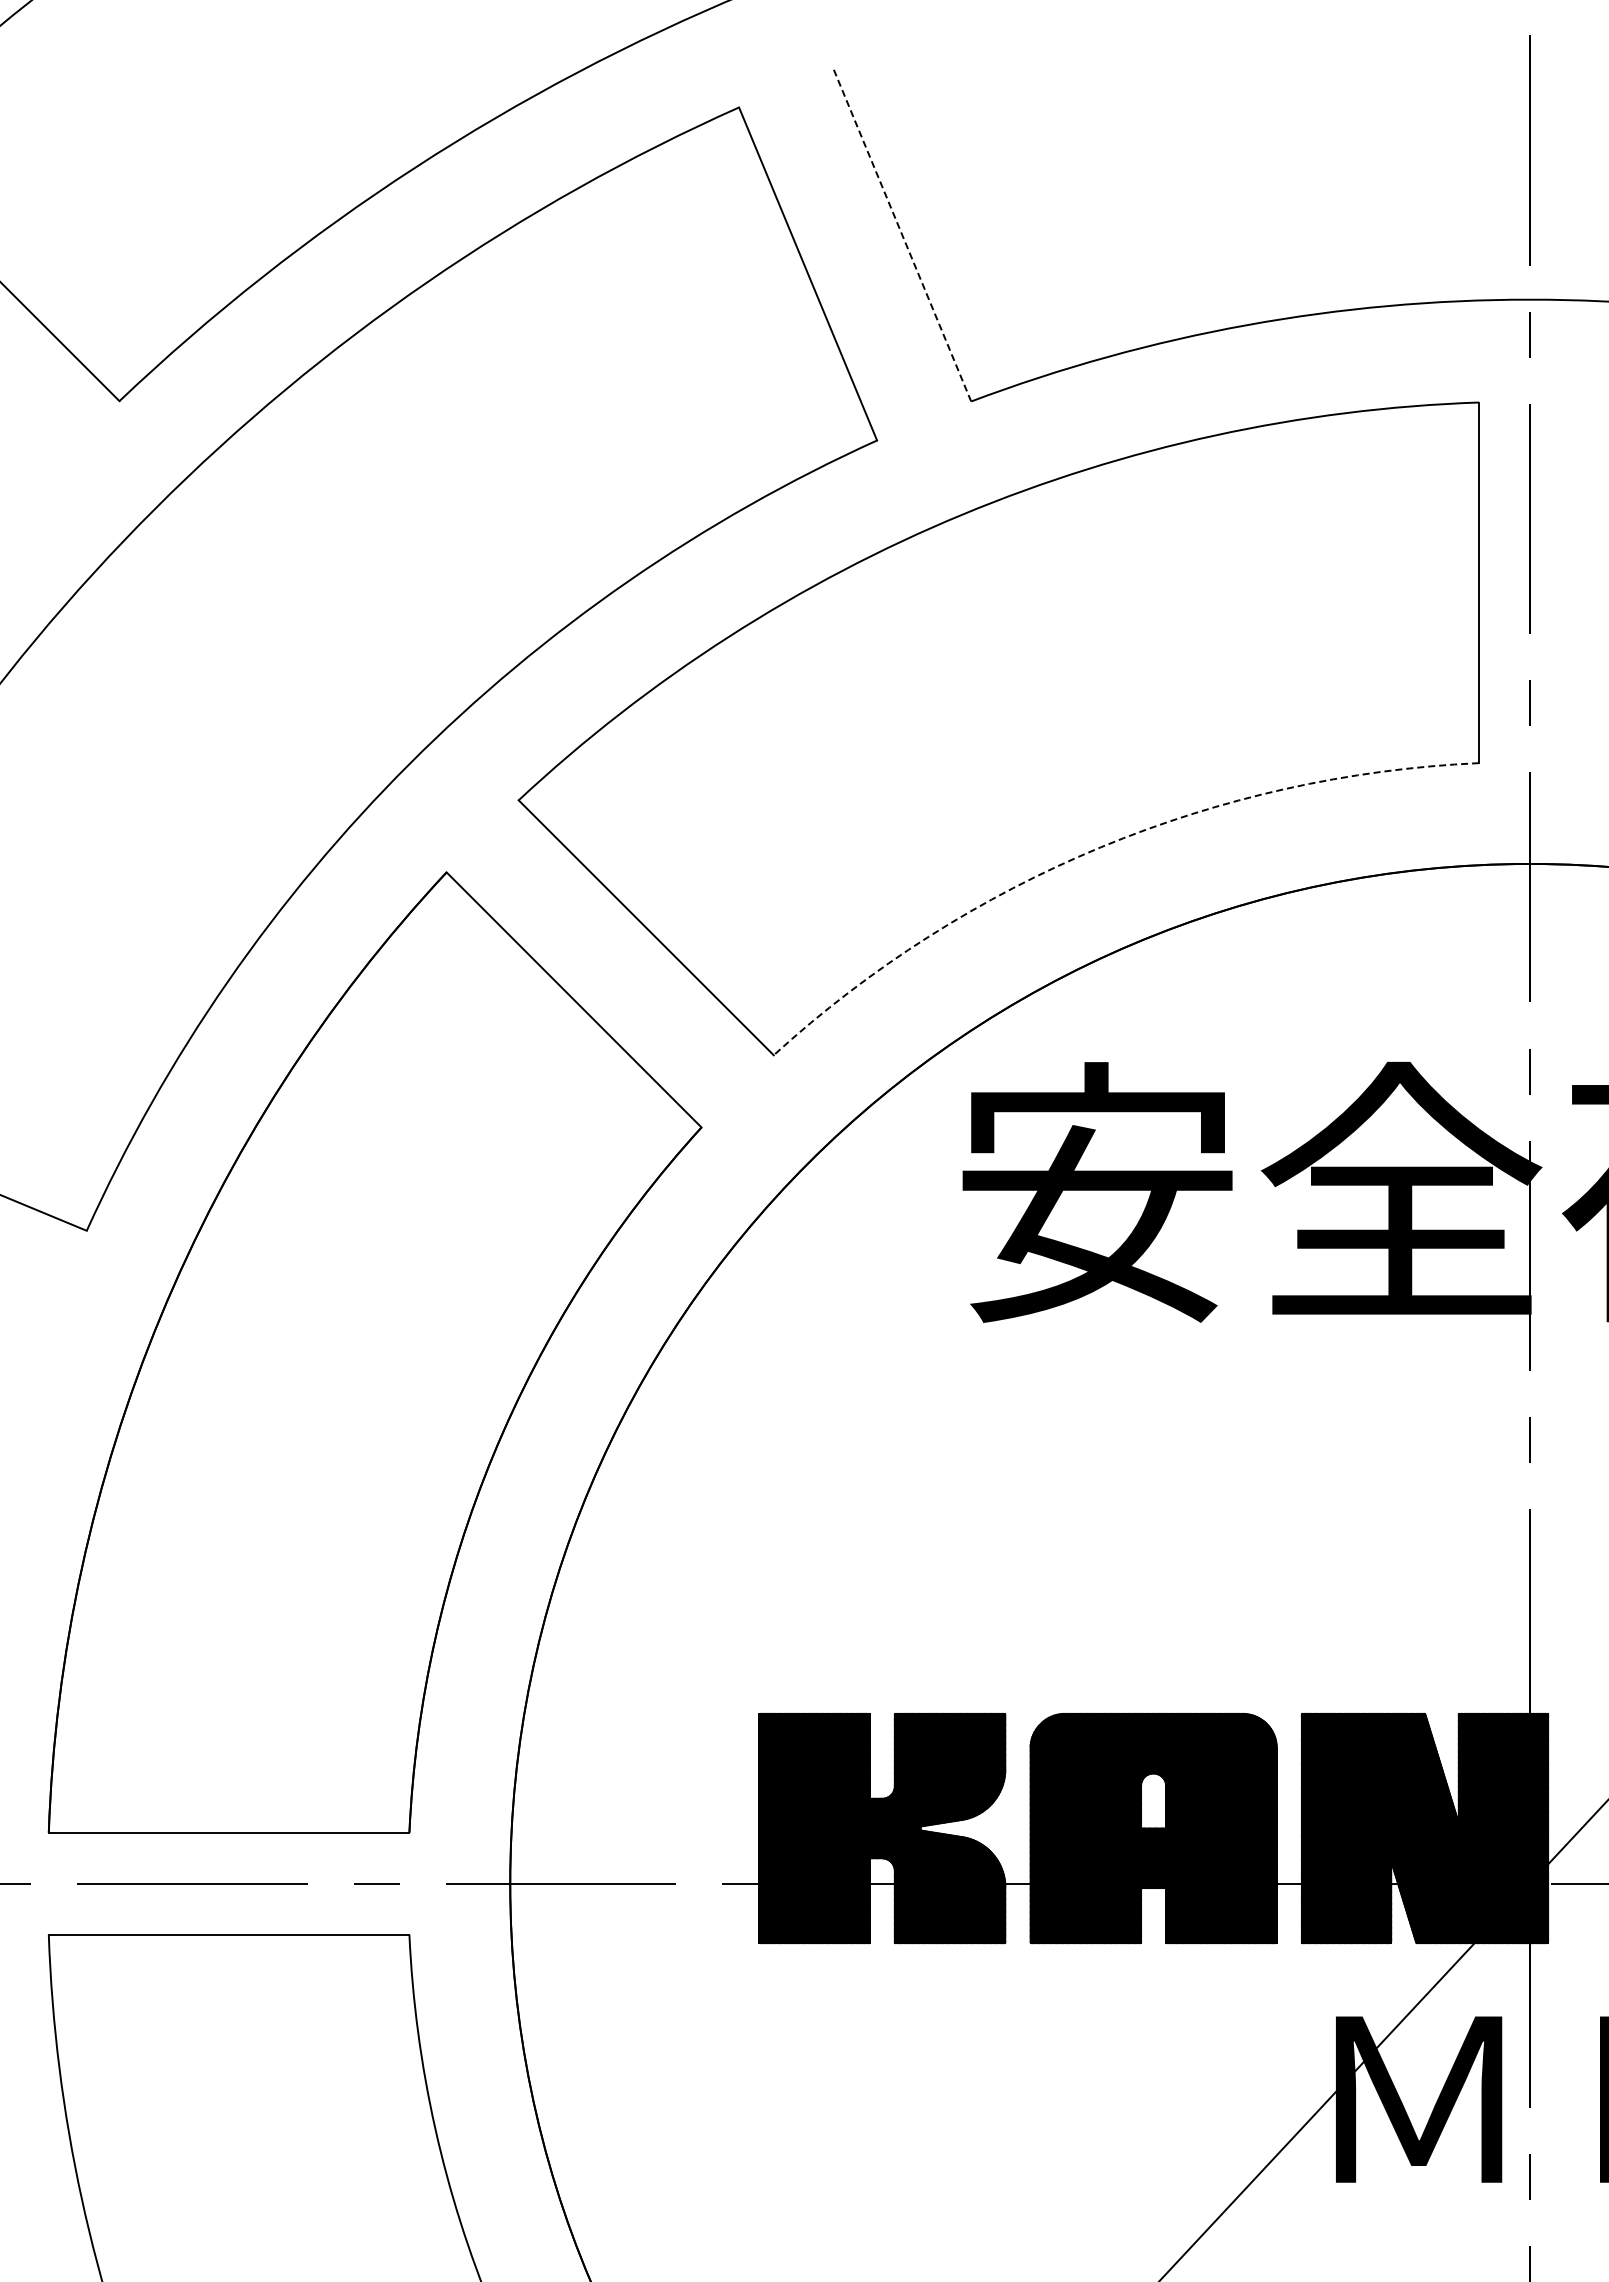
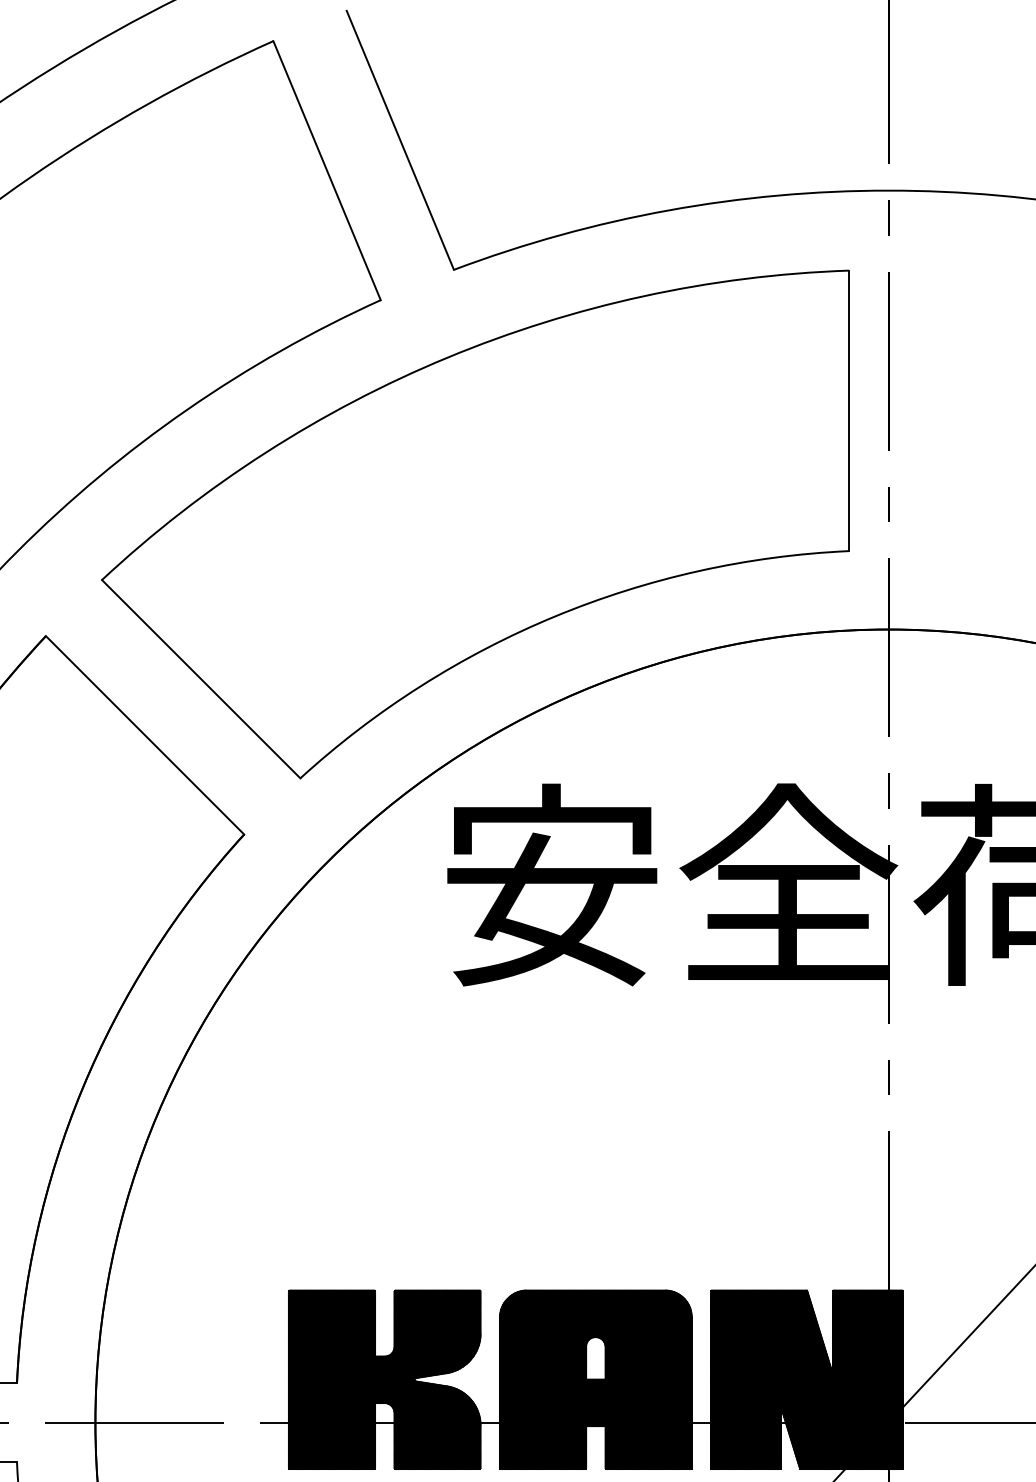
line: (902, 234) -> (400, 139), dashed -> solid
arc: (1100, 847) -> (554, 616), dashed -> solid

